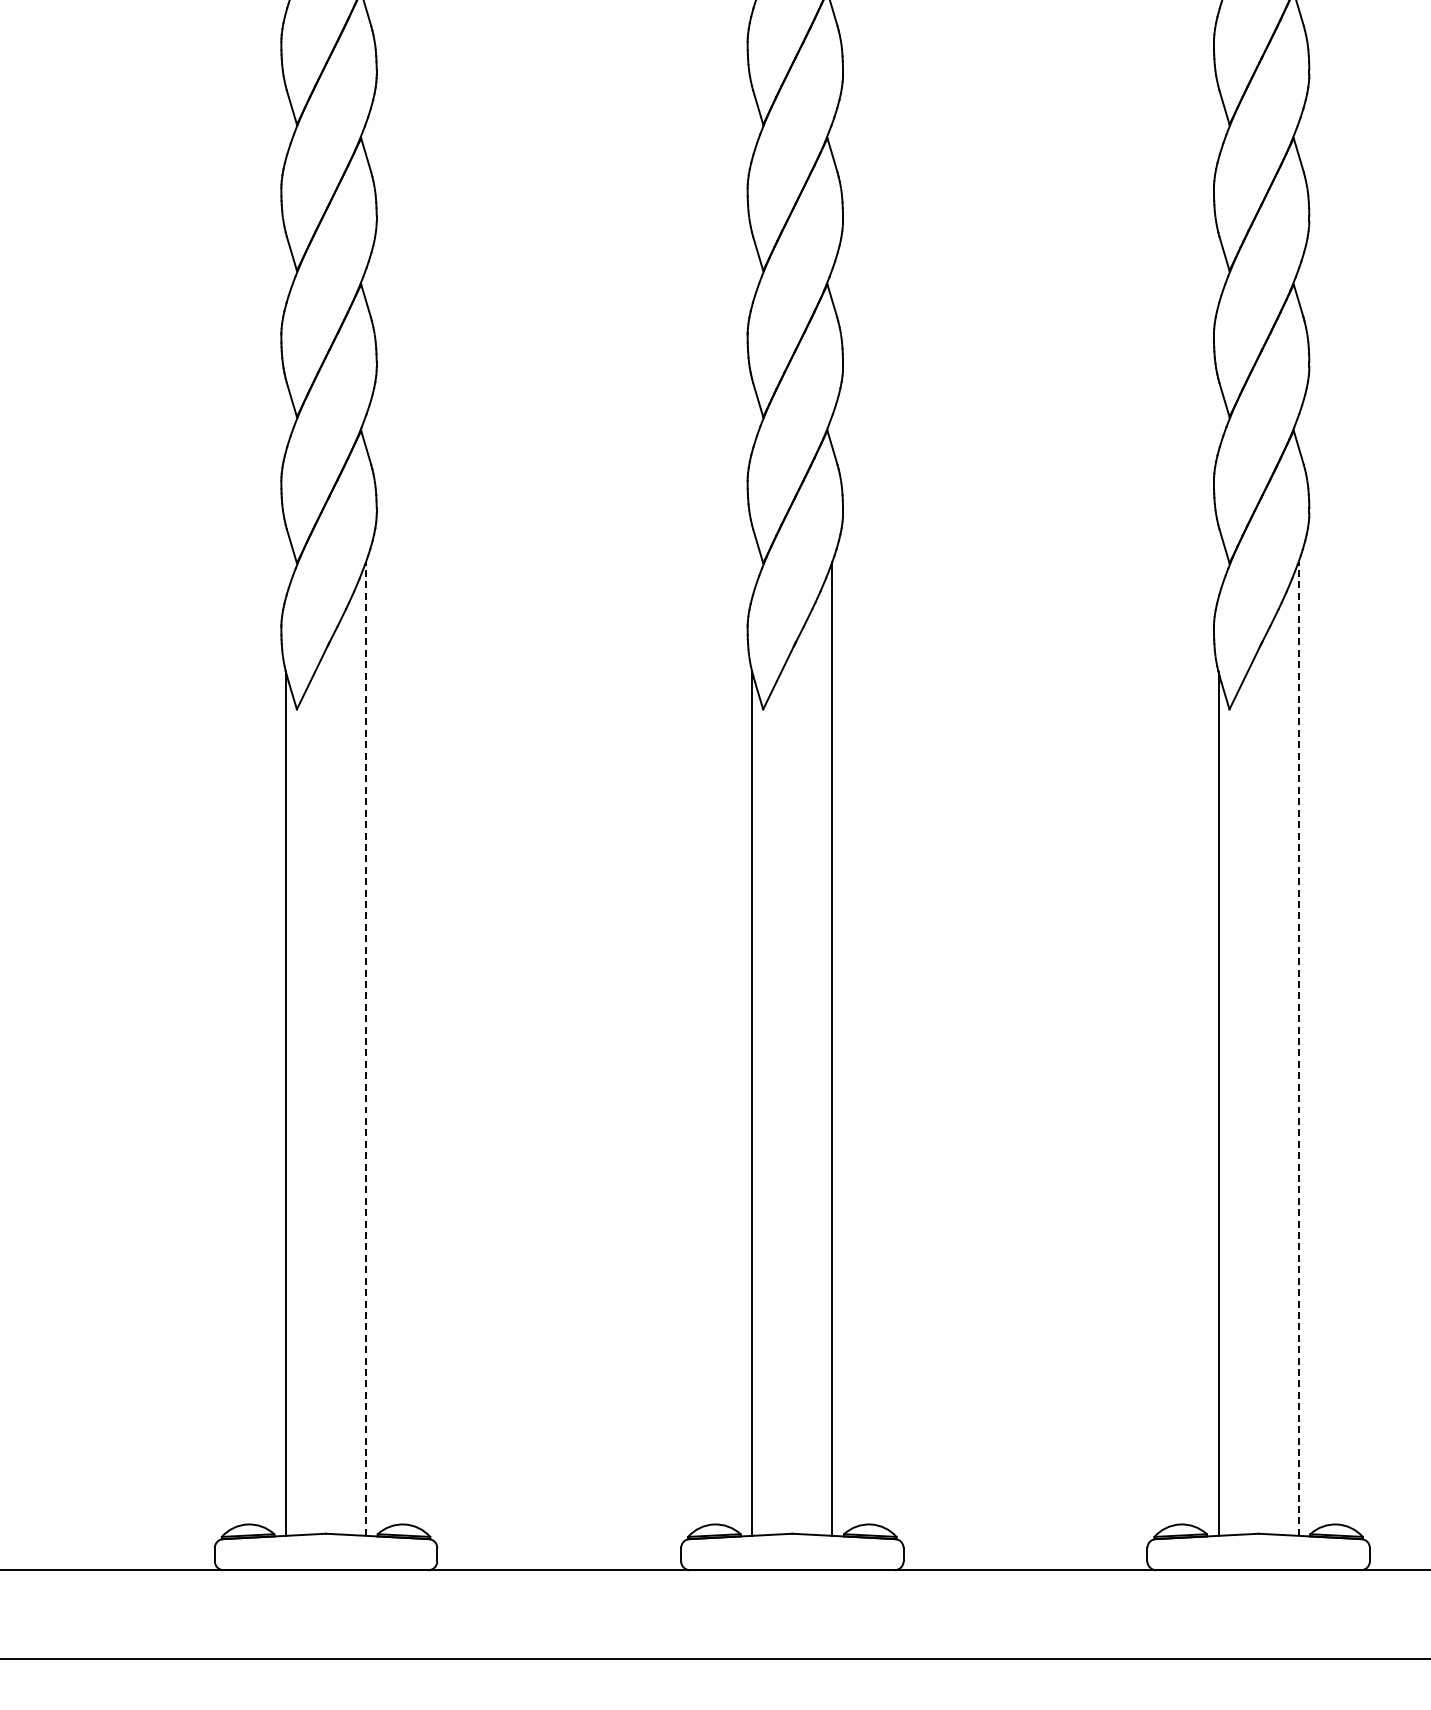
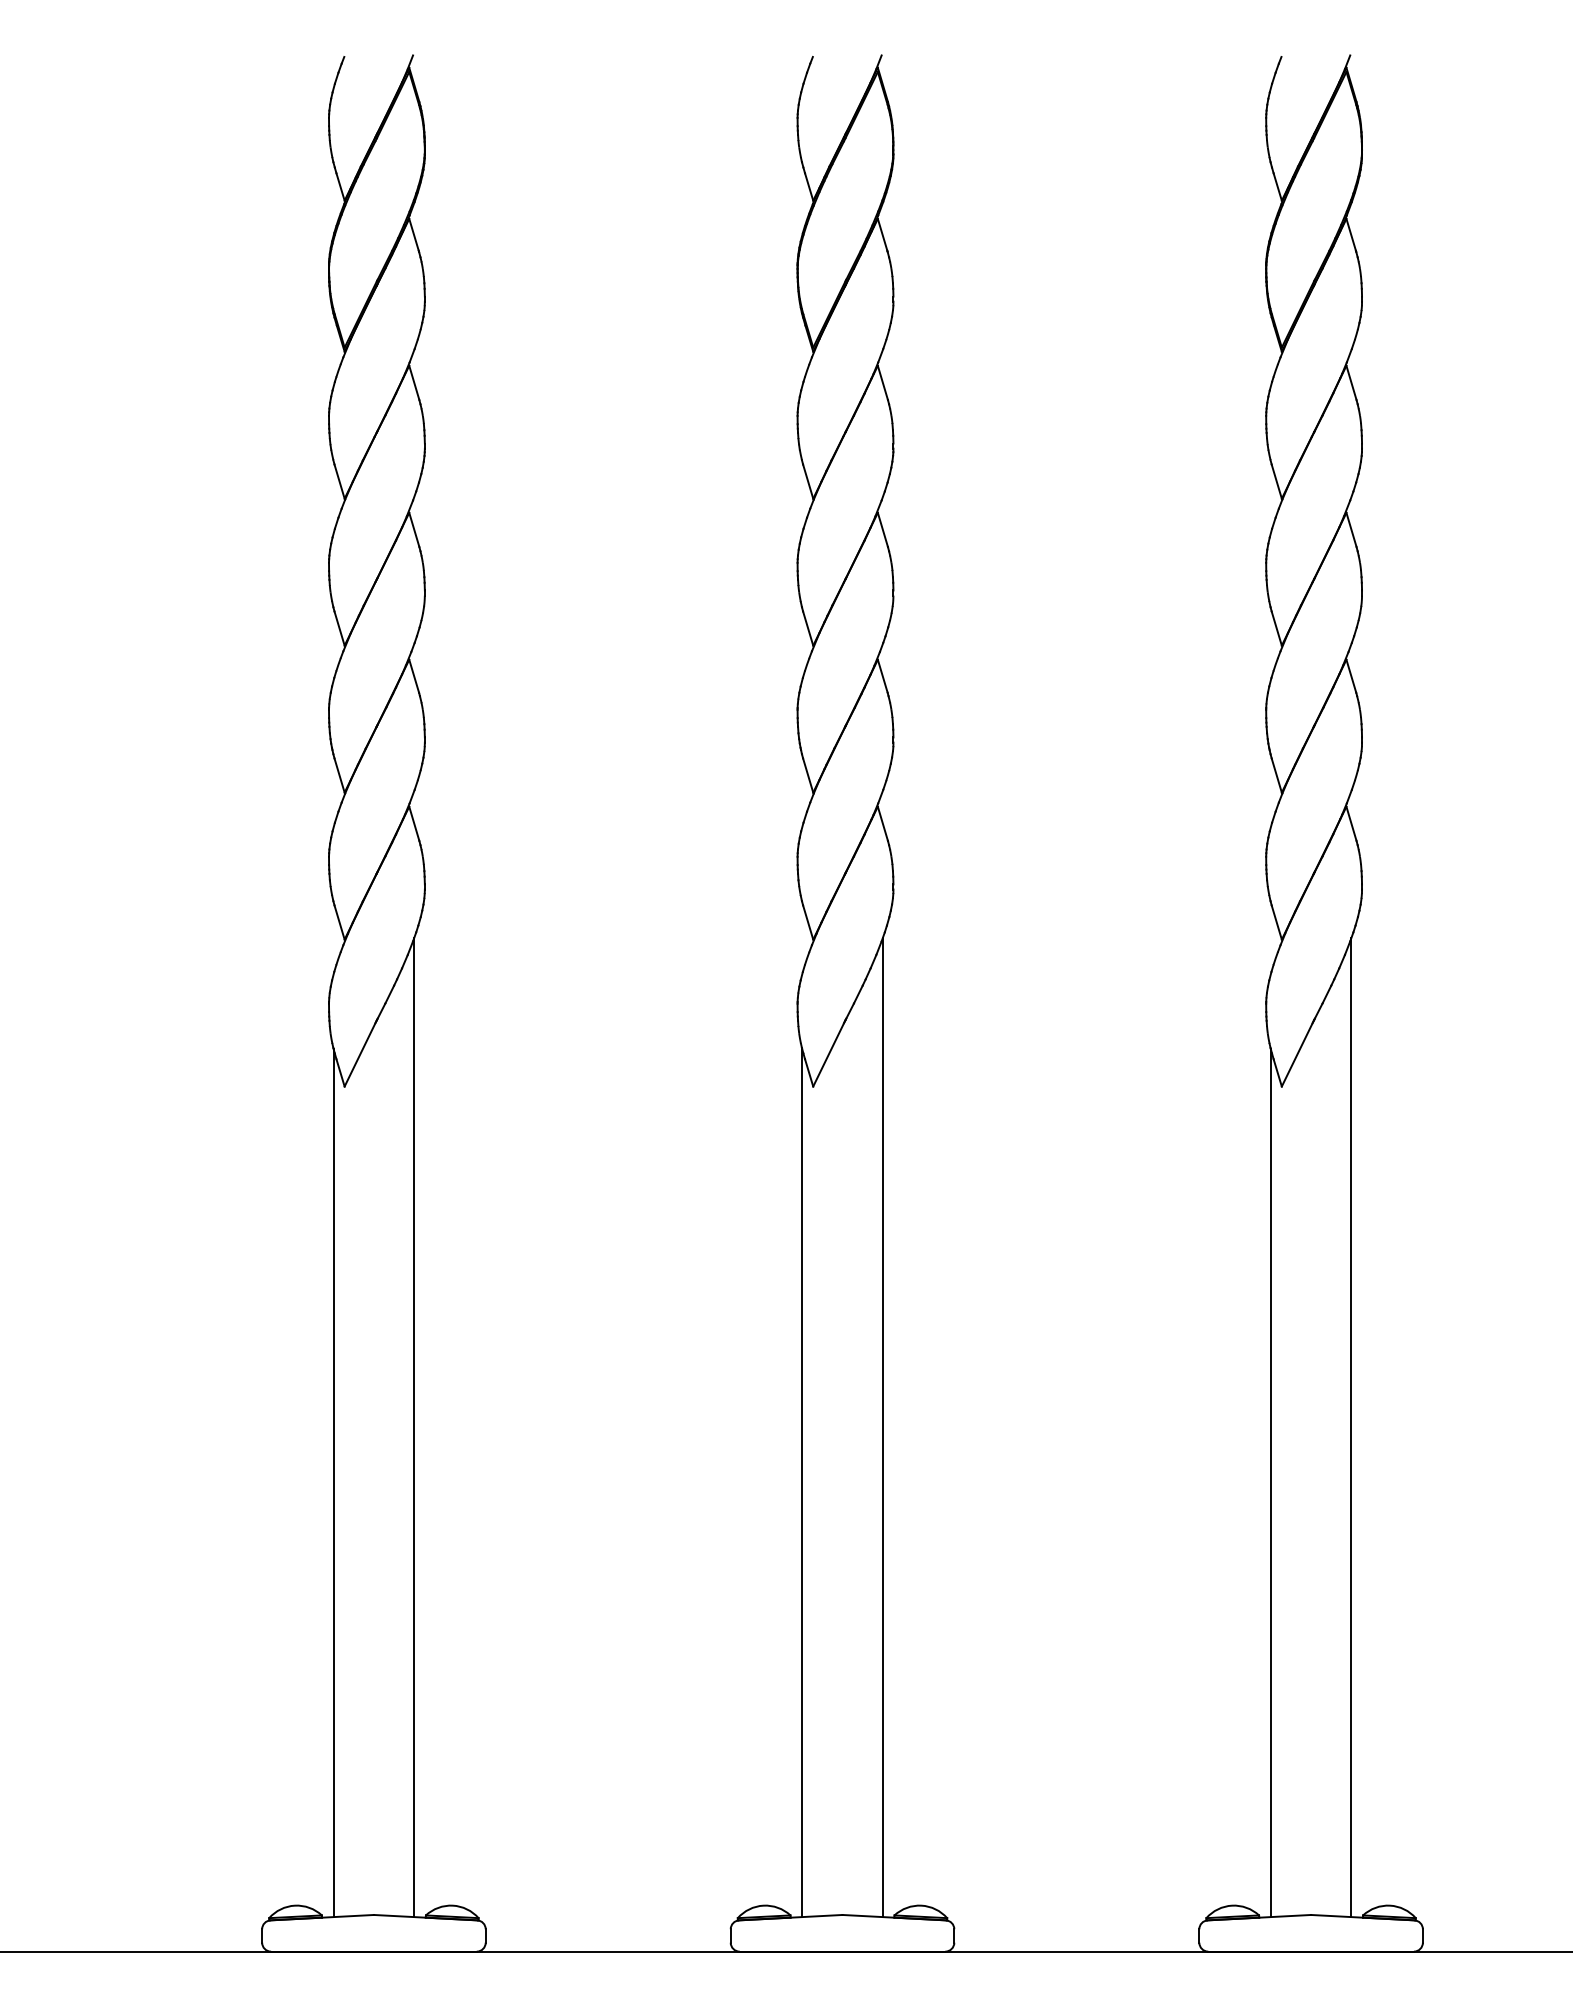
line: (366, 1048) -> (414, 1427), dashed -> solid
line: (1298, 1048) -> (1351, 1427), dashed -> solid

